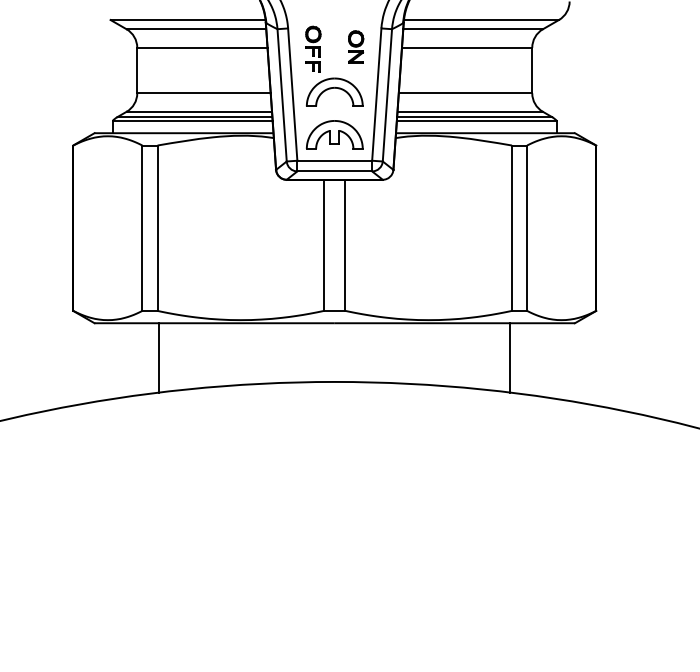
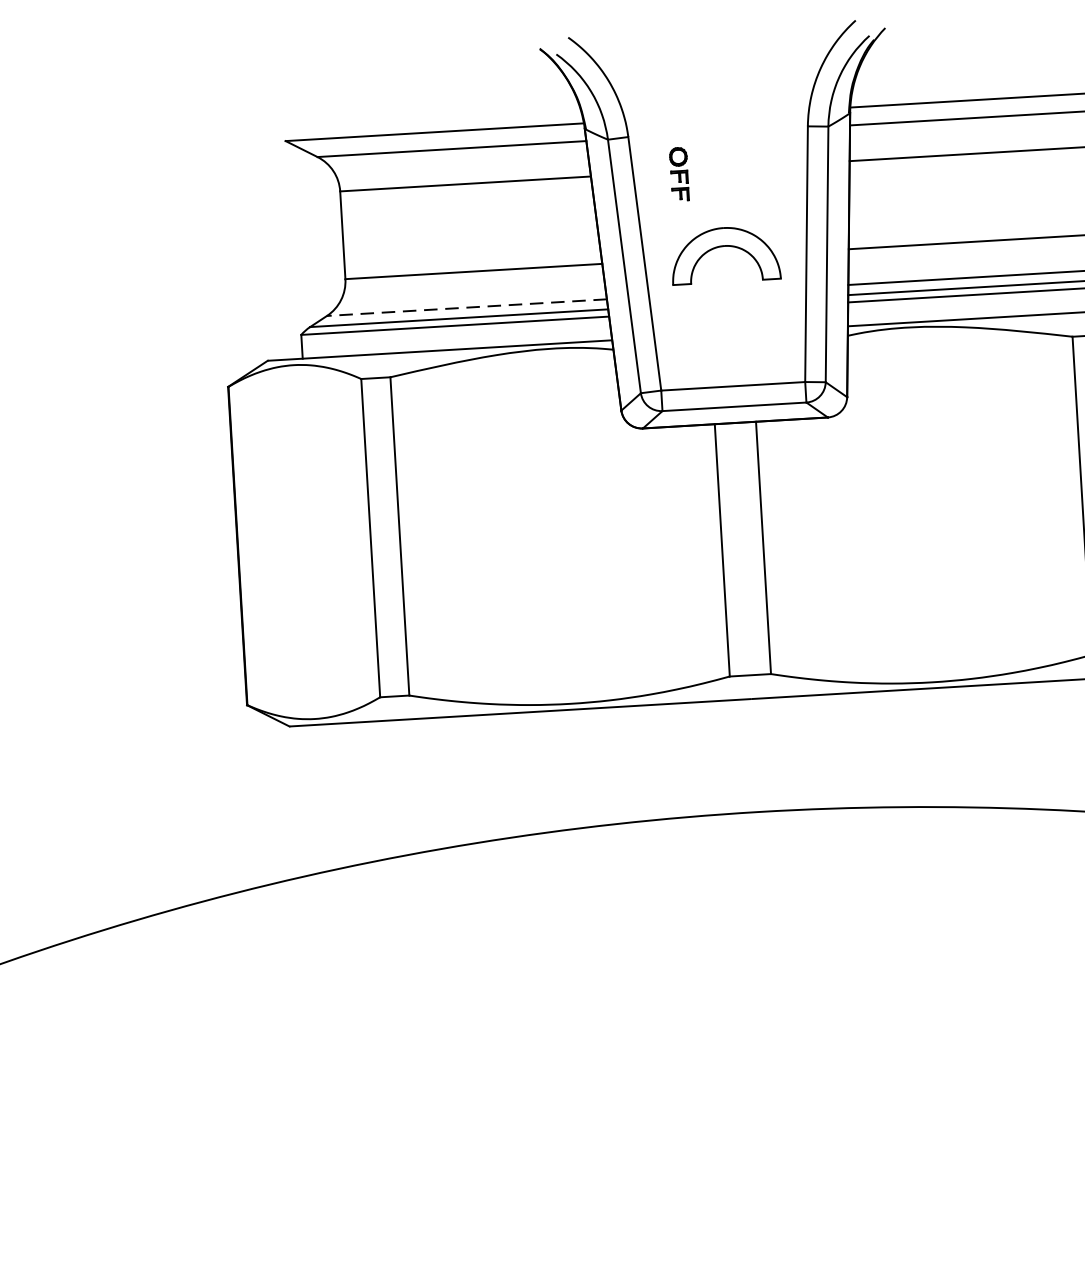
part: (356, 46) -> (761, 163), removed
part: (313, 48) -> (679, 172), size x0.6
line: (199, 111) -> (467, 306), solid -> dashed
part: (334, 134) -> (729, 335), removed
line: (159, 357) -> (418, 784), removed

